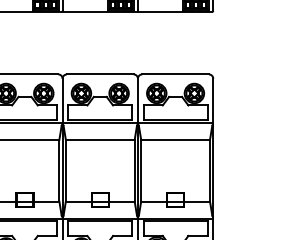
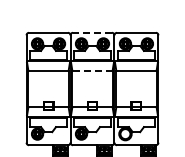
line: (98, 73) -> (91, 32), solid -> dashed
line: (100, 138) -> (92, 70), solid -> dashed

